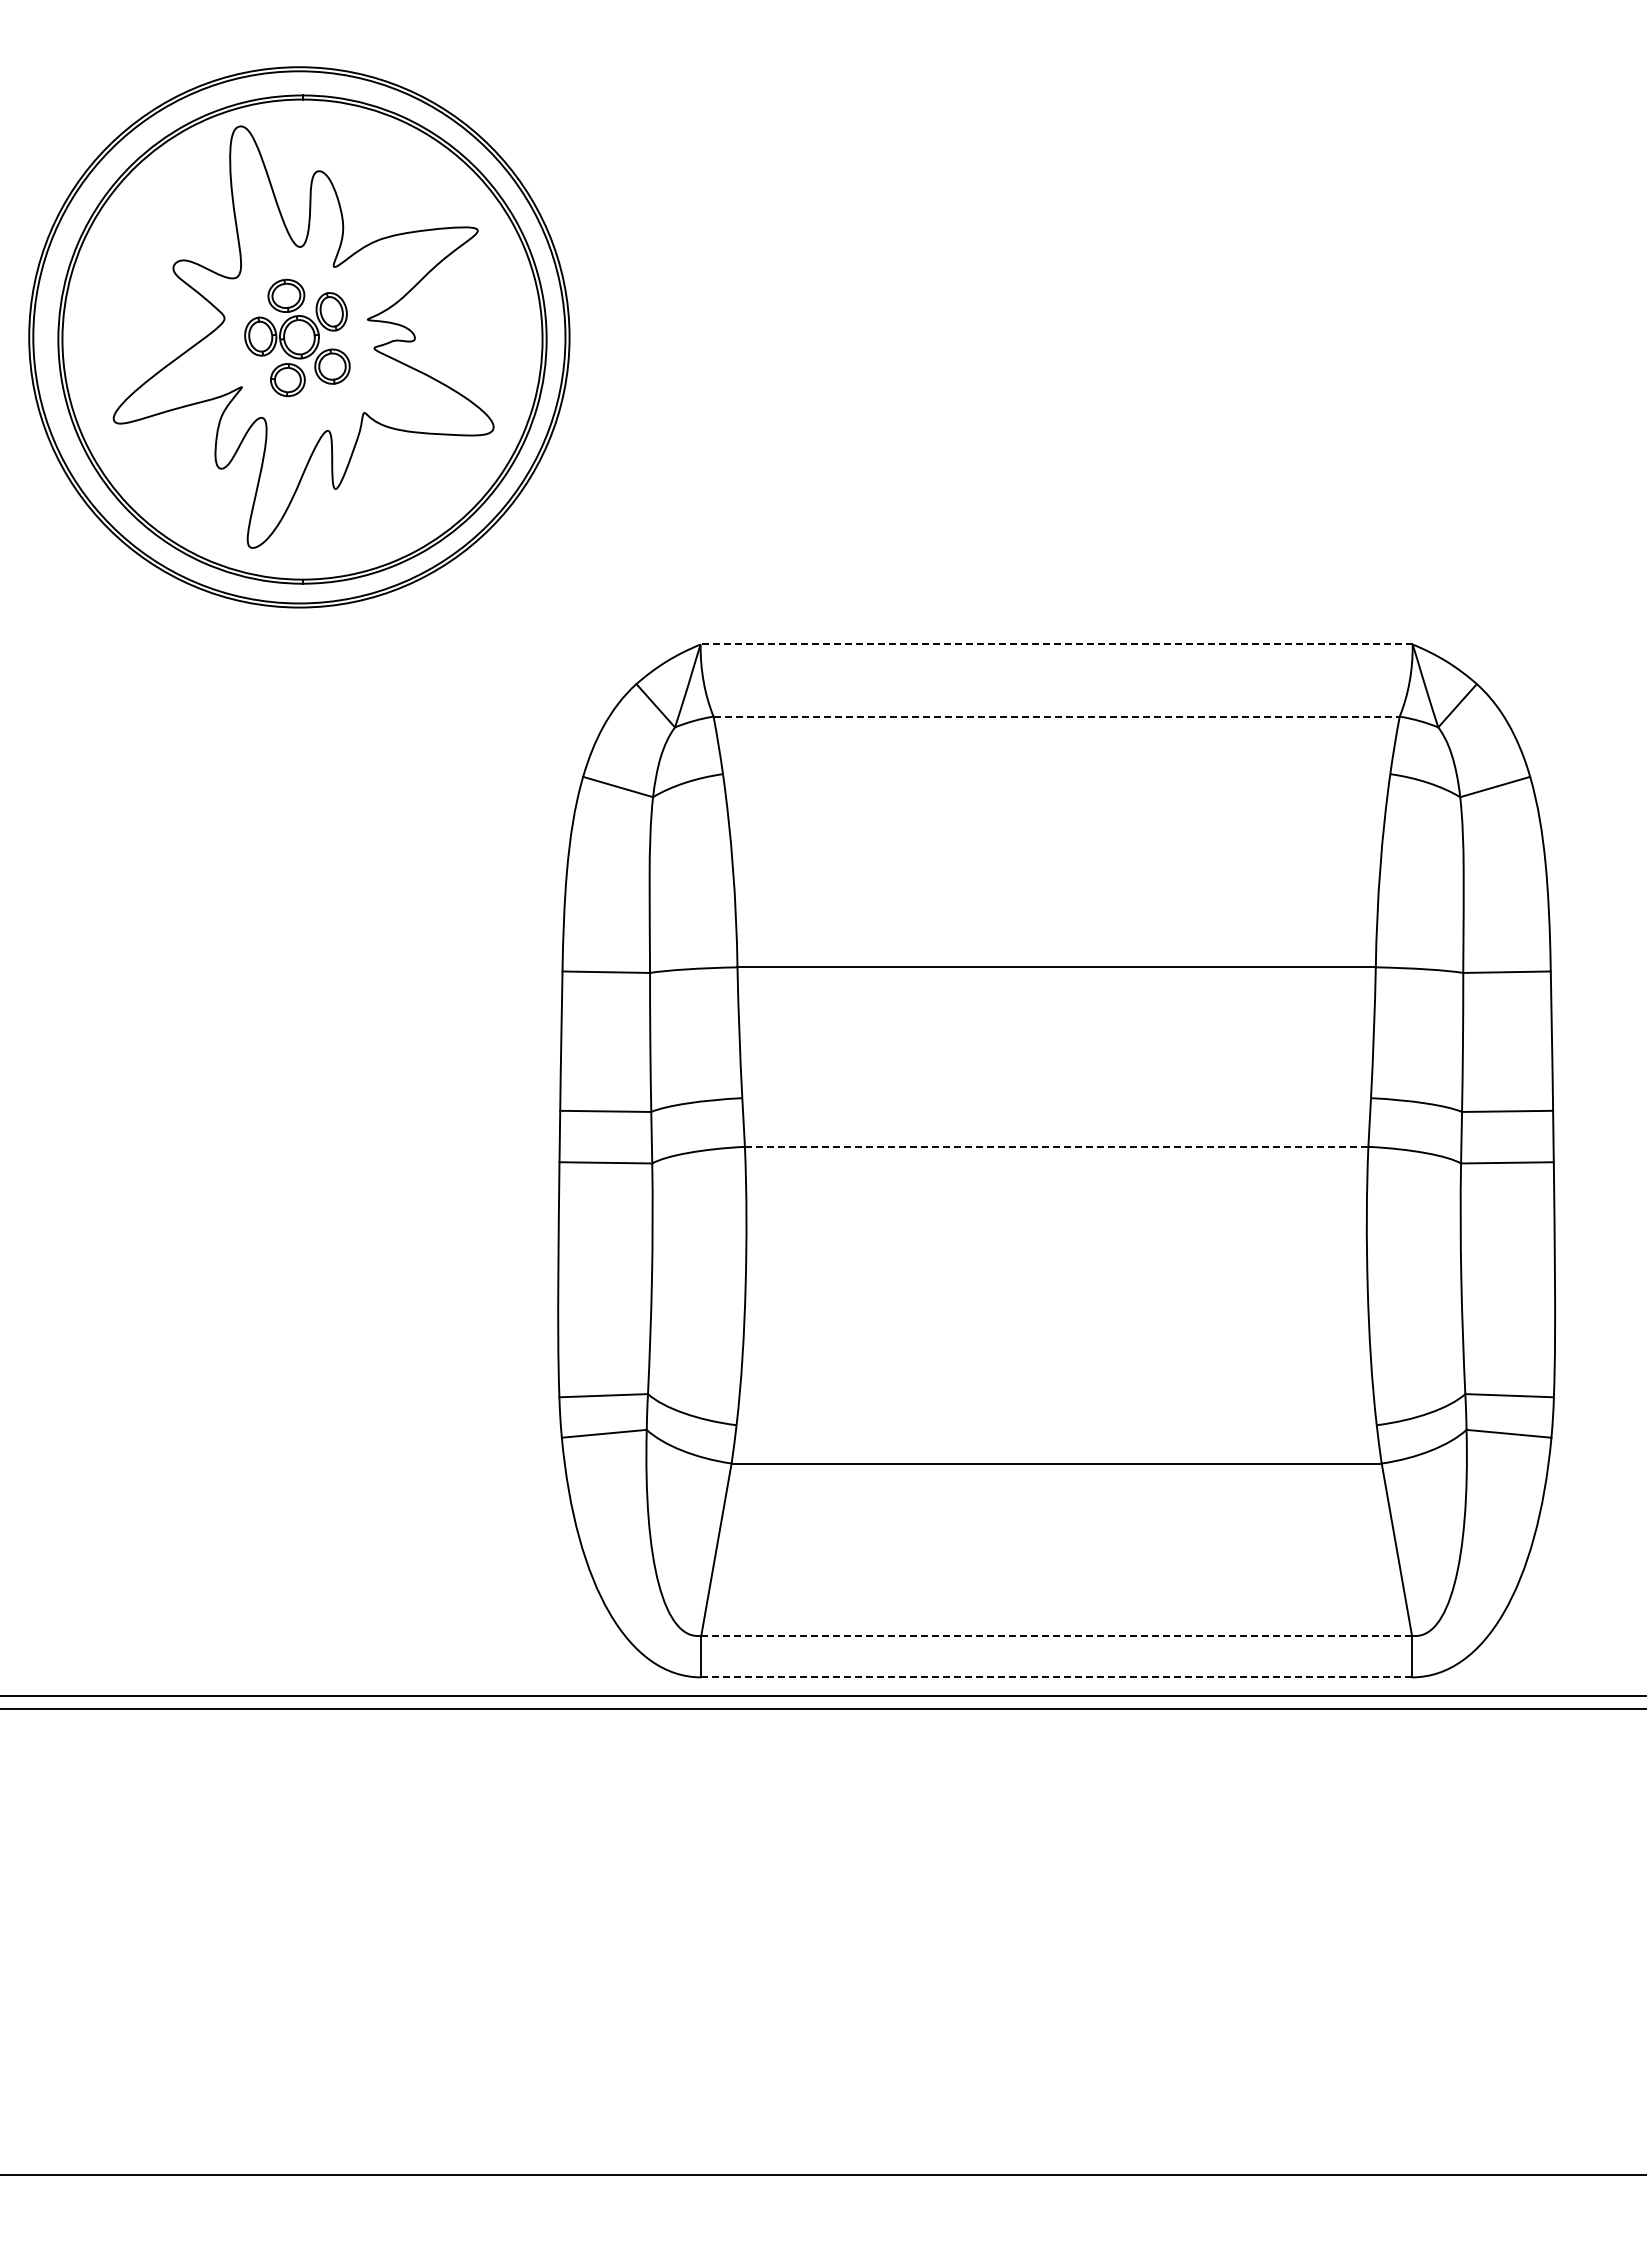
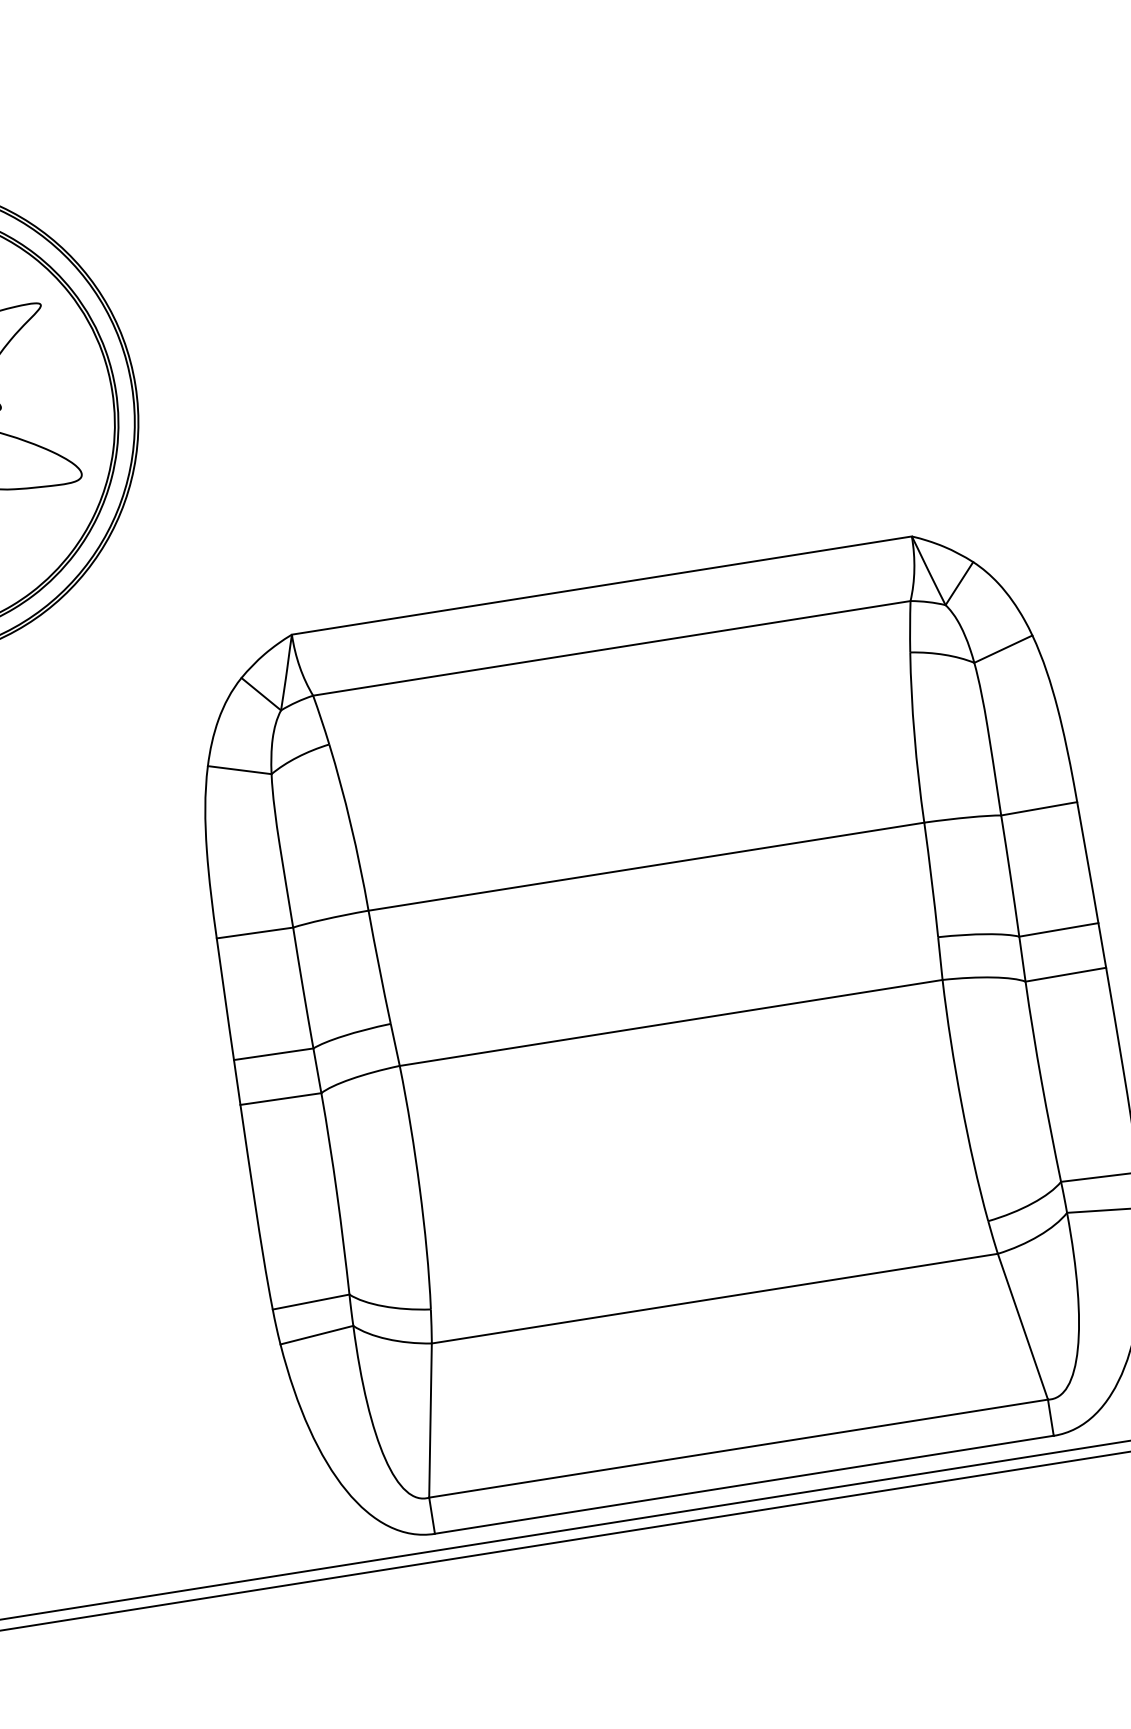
line: (1056, 644) -> (601, 585), dashed -> solid
line: (1057, 716) -> (612, 648), dashed -> solid
line: (1056, 1146) -> (670, 1022), dashed -> solid
line: (1056, 1635) -> (738, 1448), dashed -> solid
line: (1057, 1677) -> (745, 1484), dashed -> solid

